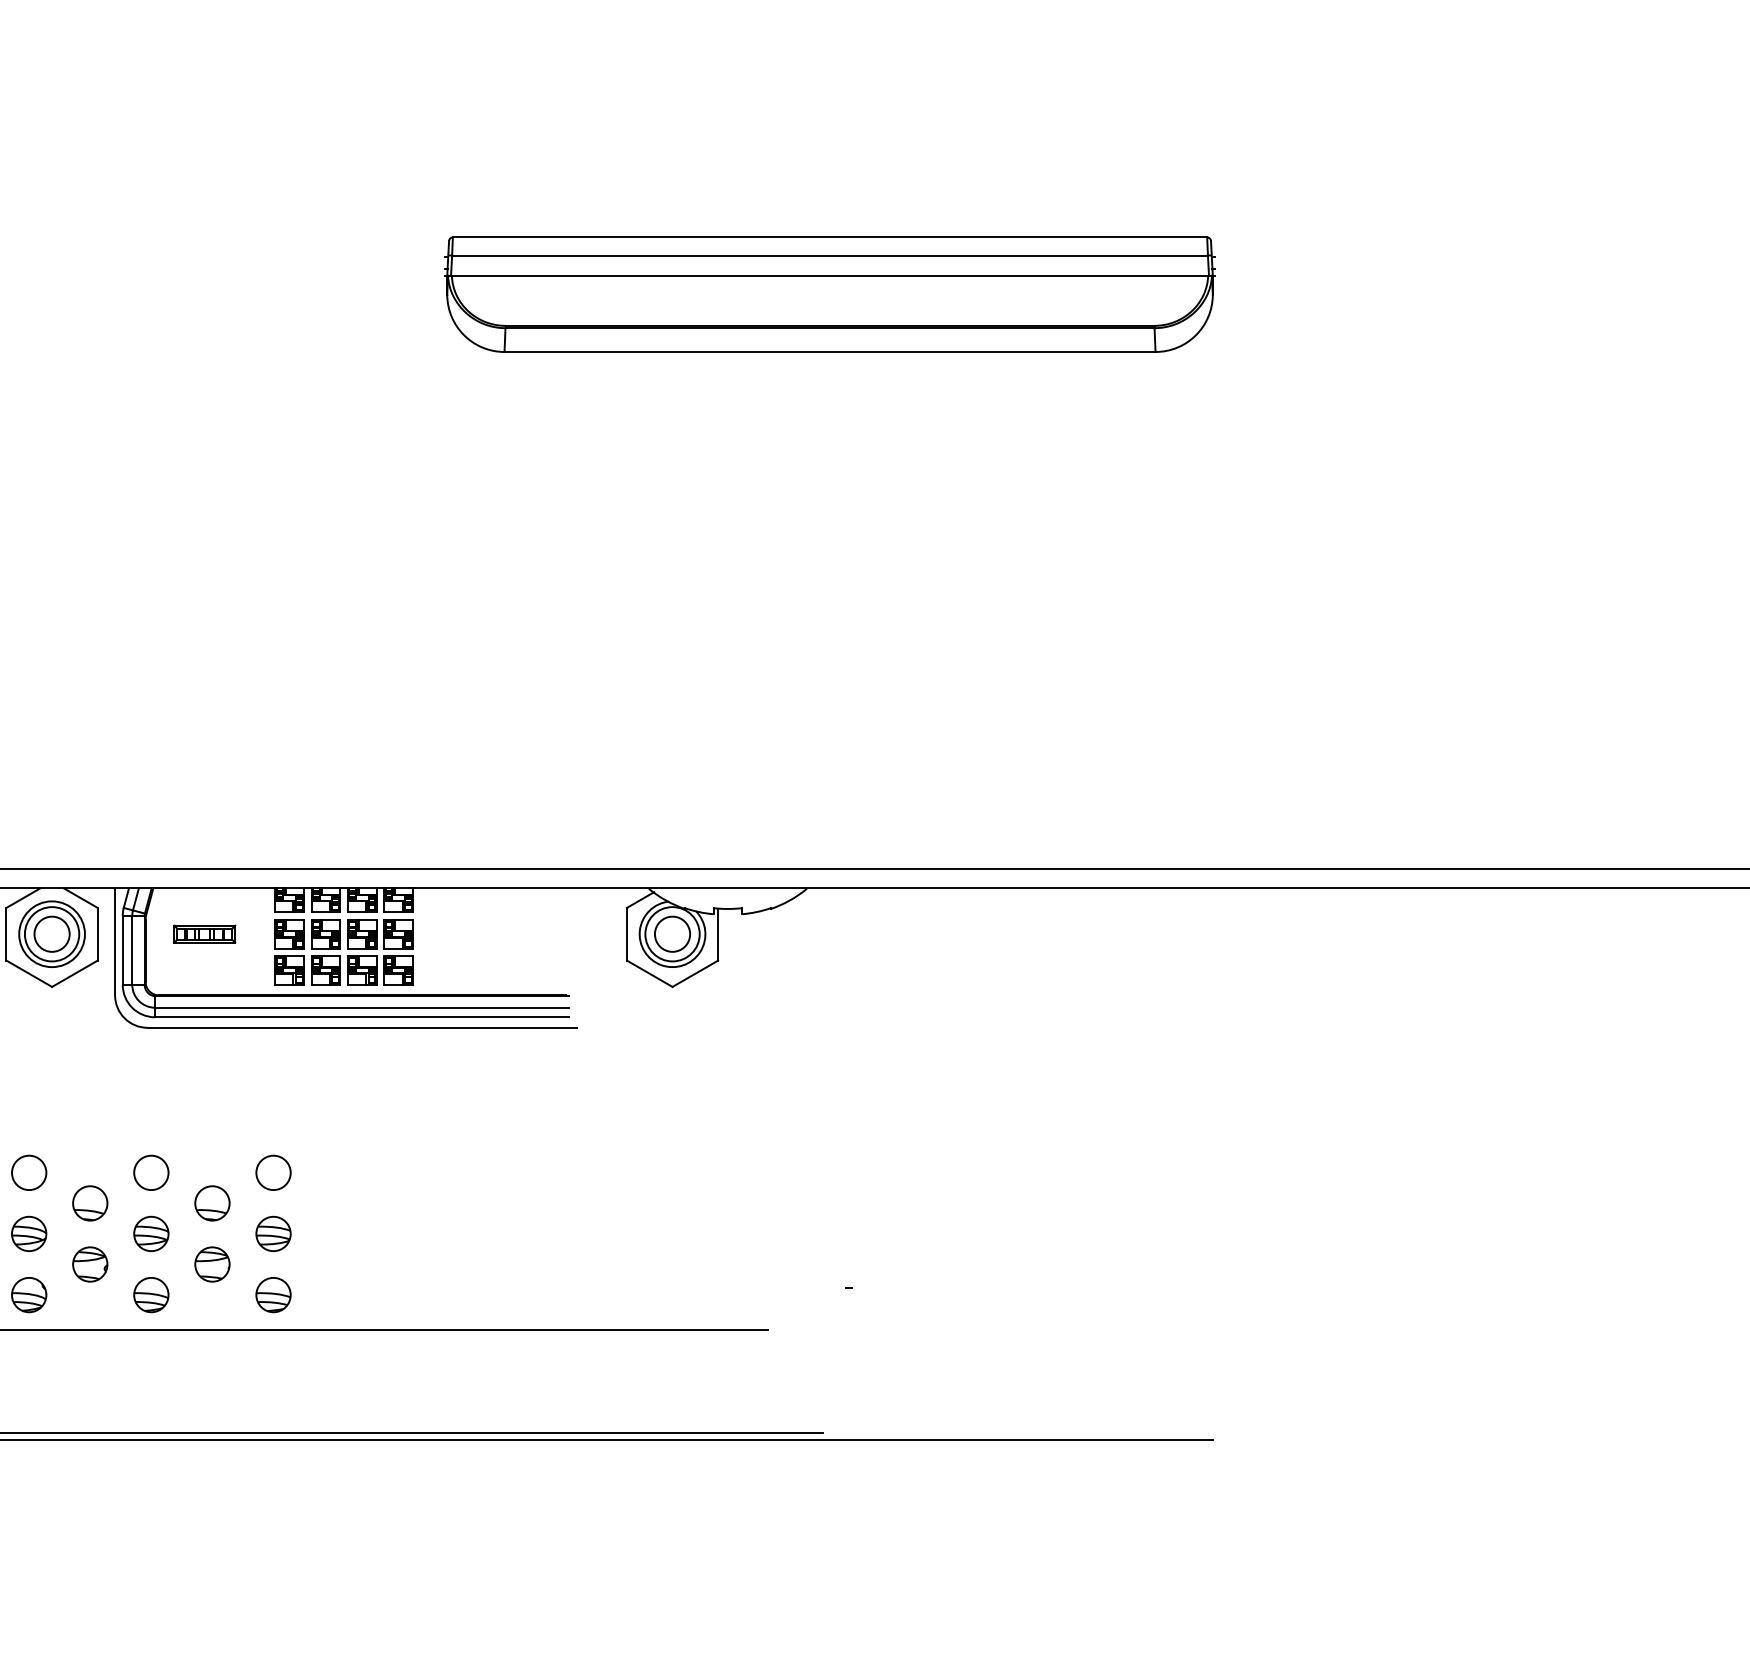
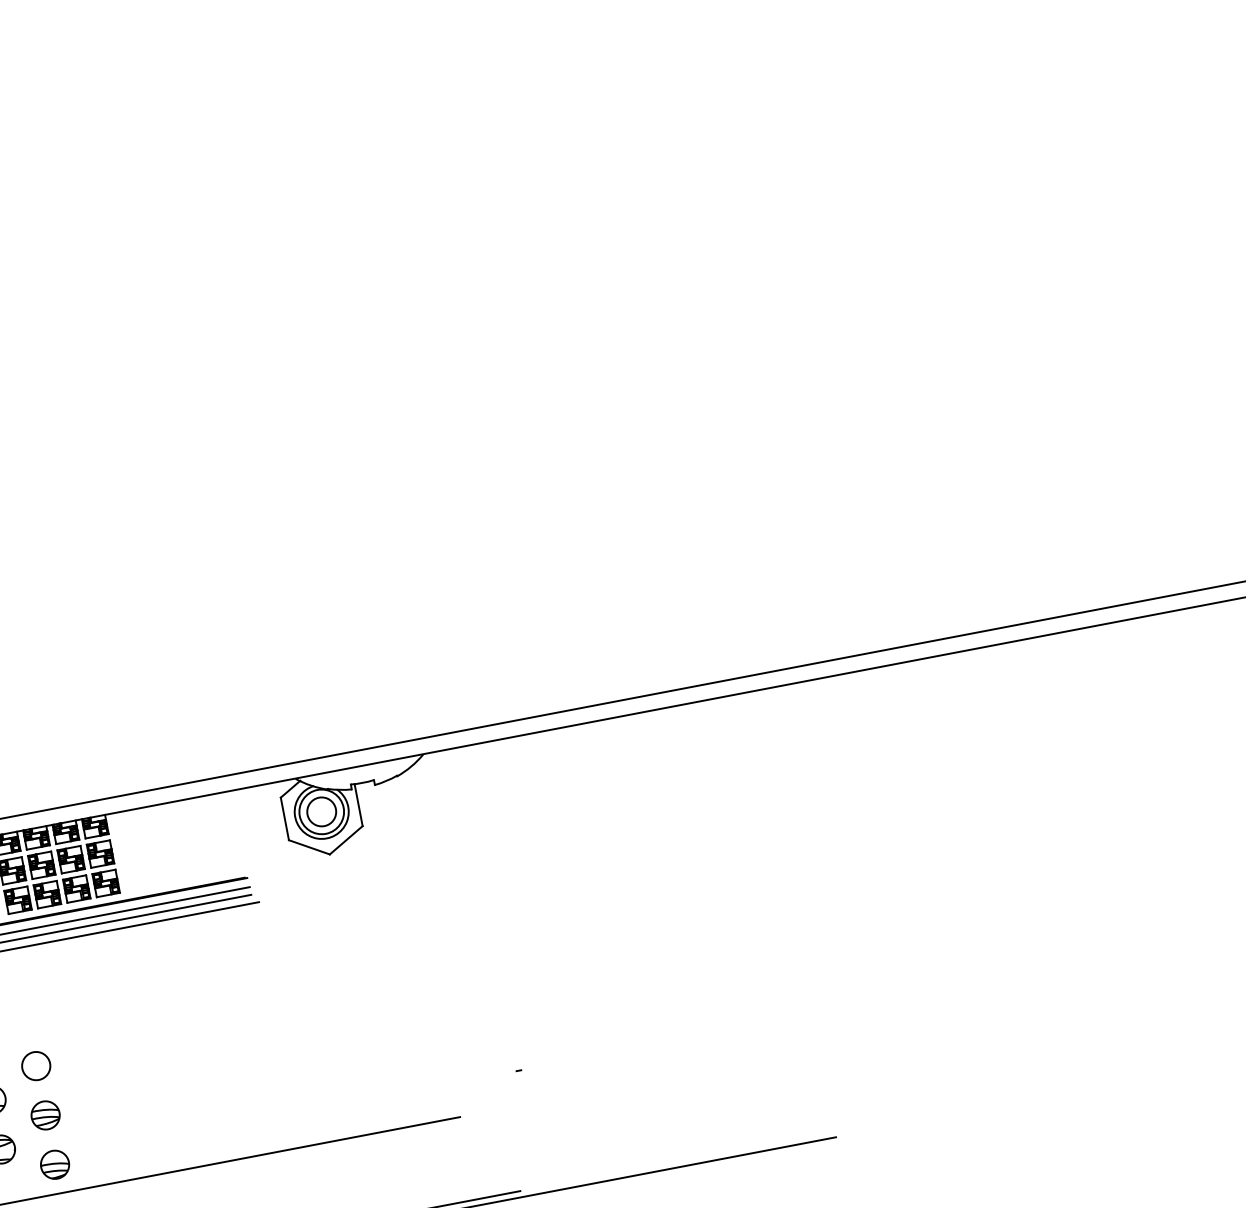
part: (829, 294) -> (349, 271), removed

